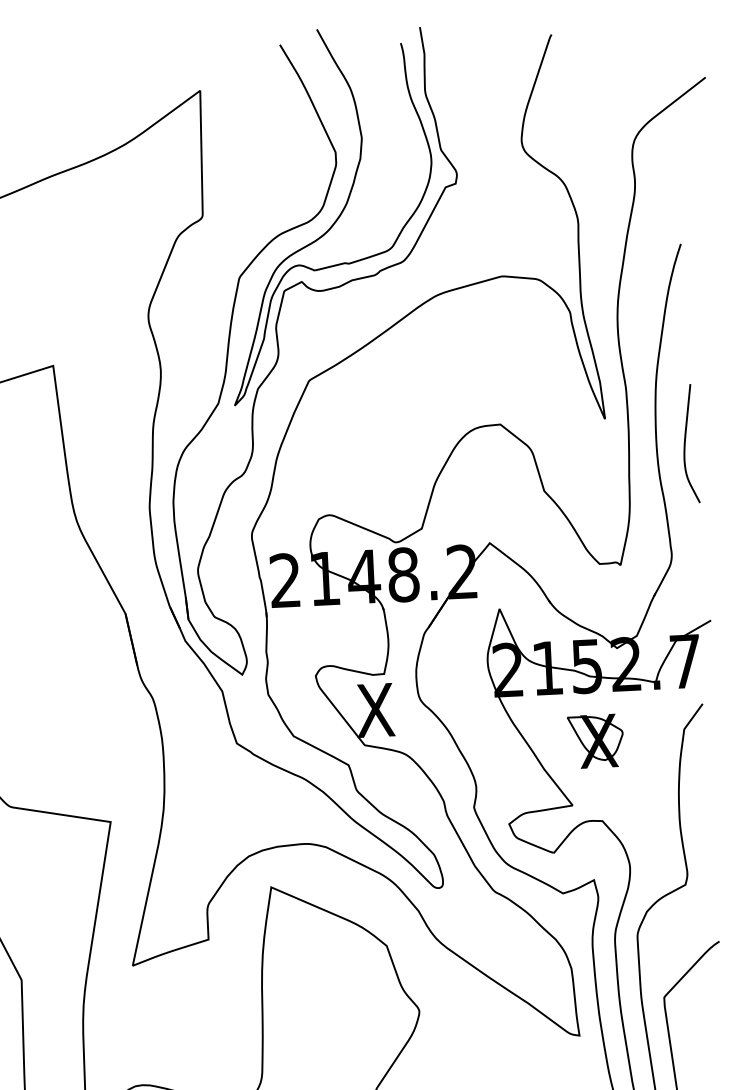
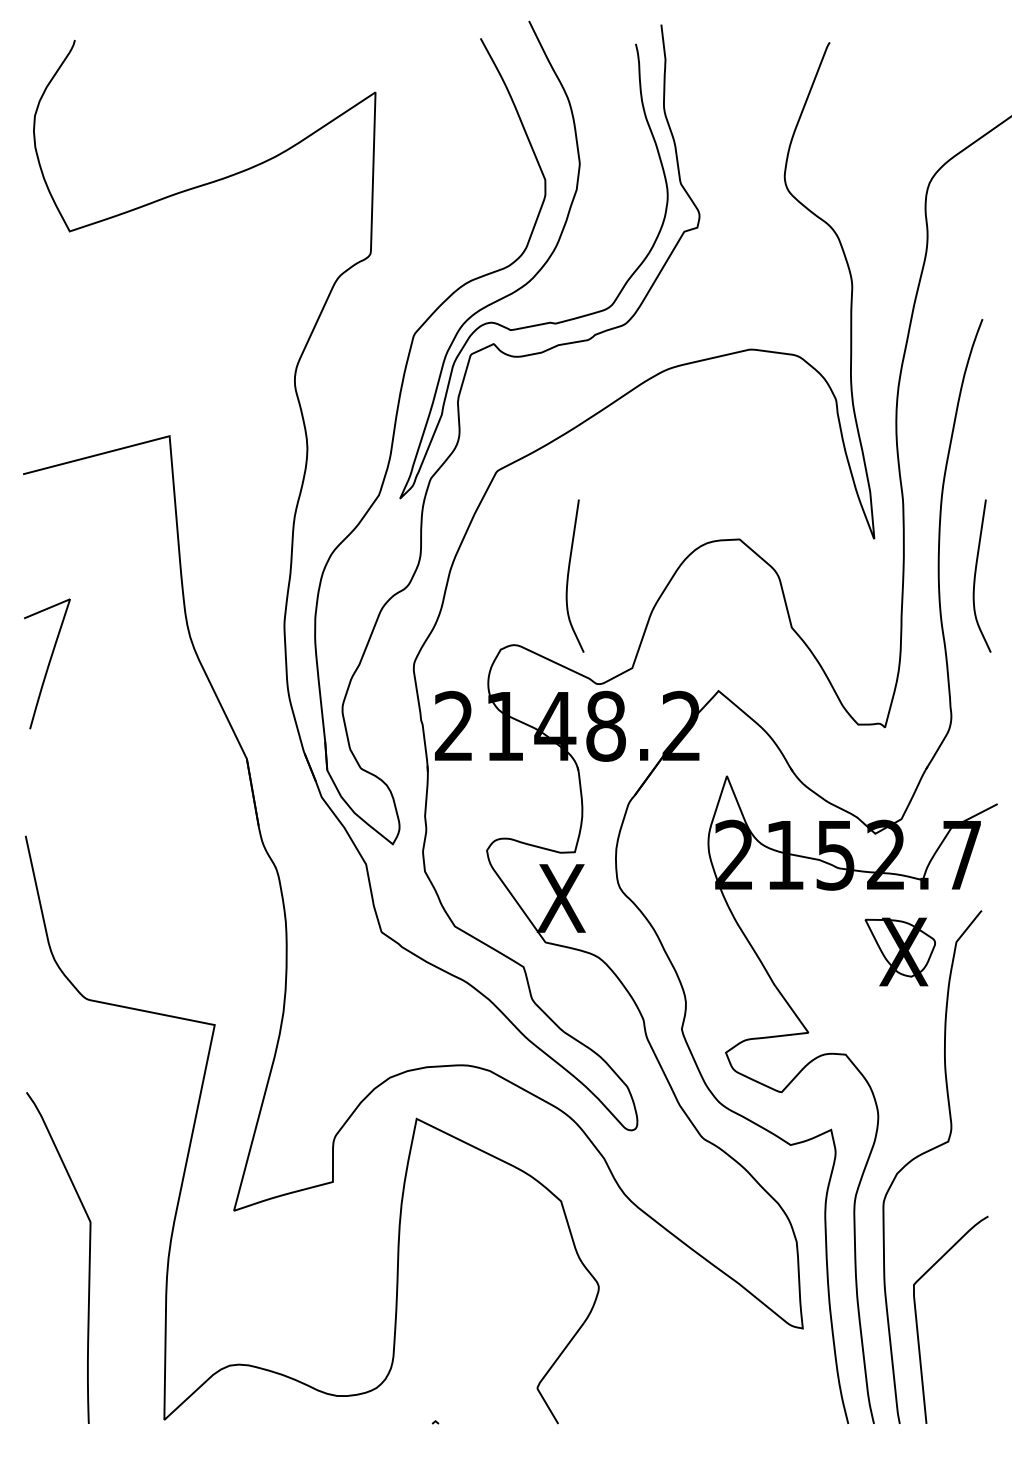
curve: (369, 457) -> (569, 573), added
part: (595, 741) -> (899, 951), moved

